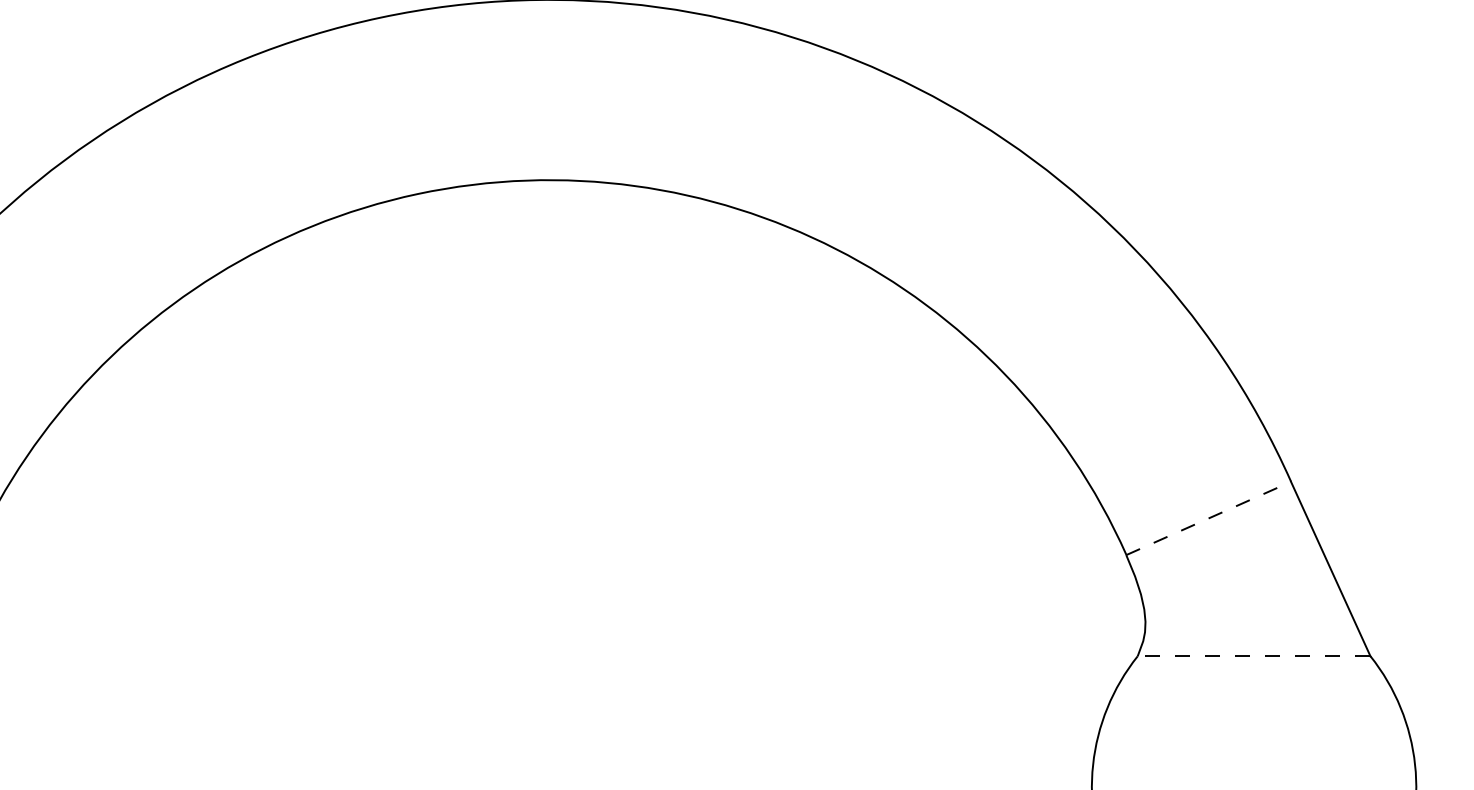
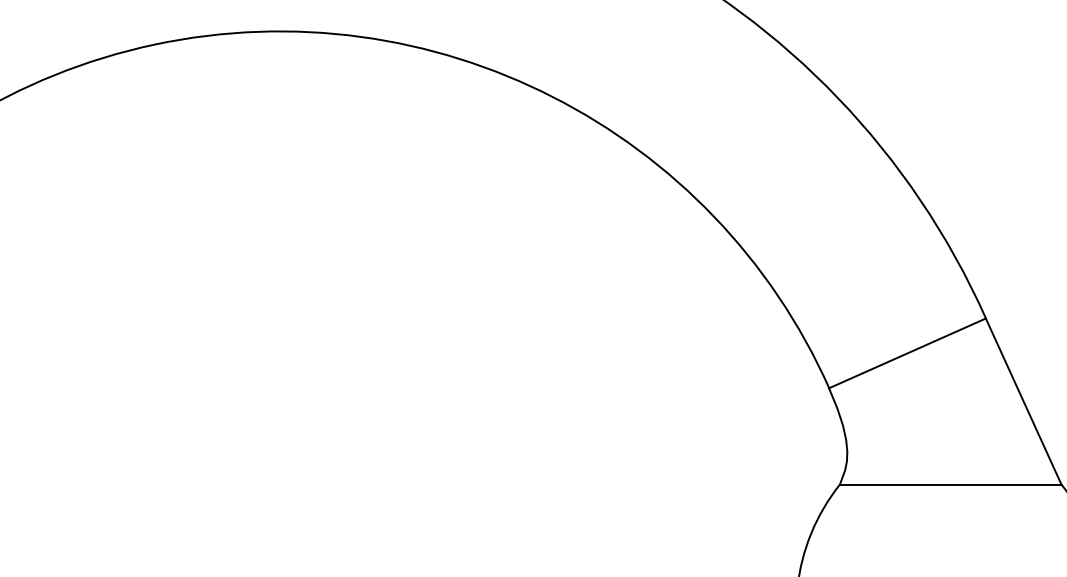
line: (1209, 518) -> (908, 353), dashed -> solid
line: (1253, 656) -> (950, 484), dashed -> solid

